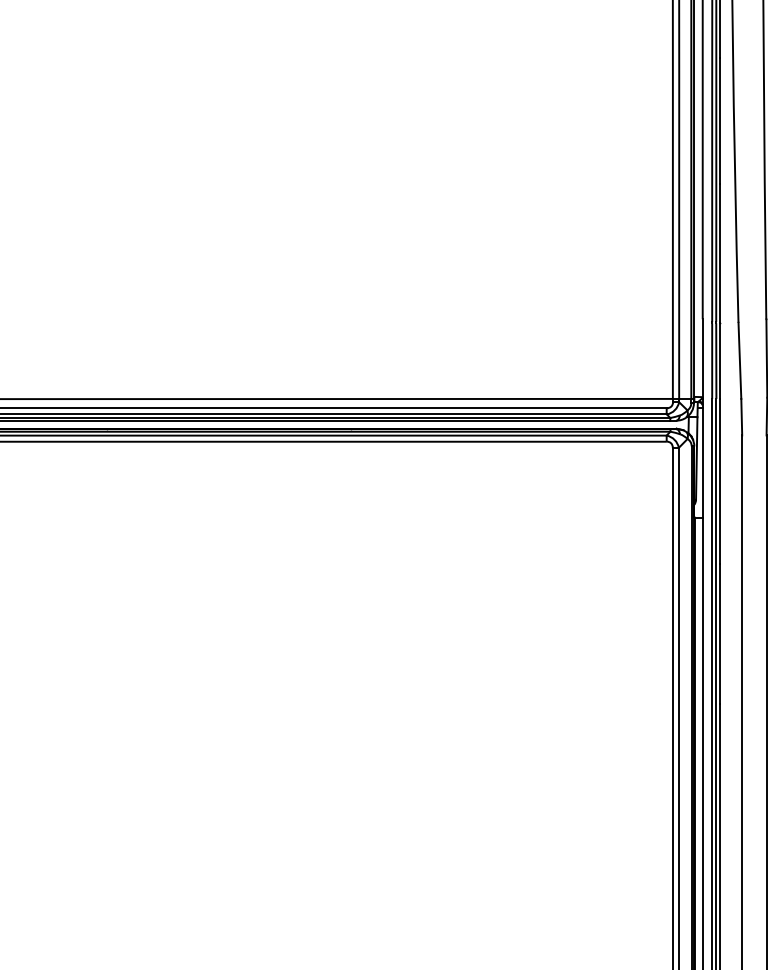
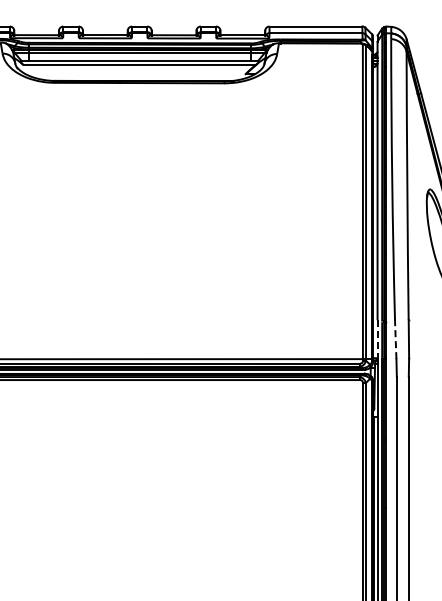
line: (702, 360) -> (377, 340), solid -> dashed
line: (739, 360) -> (395, 340), solid -> dashed

